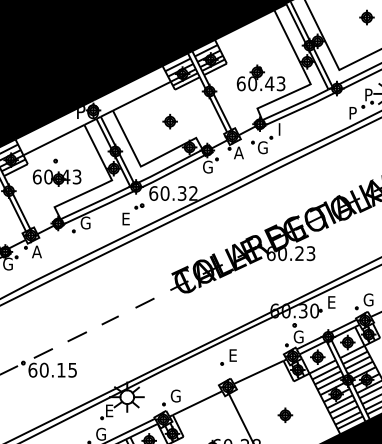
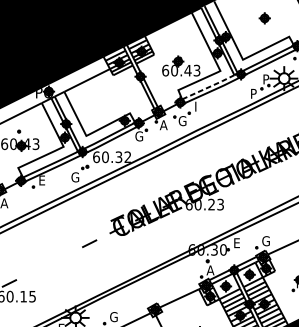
line: (296, 104) -> (209, 86), solid -> dashed
part: (169, 121) -> (108, 100), removed
text: (126, 218) -> (75, 176), E -> G
text: (85, 222) -> (42, 180), G -> E
line: (109, 320) -> (61, 257), removed
line: (76, 336) -> (35, 270), removed
text: (298, 336) -> (210, 270), G -> A
part: (228, 357) -> (155, 286), removed

